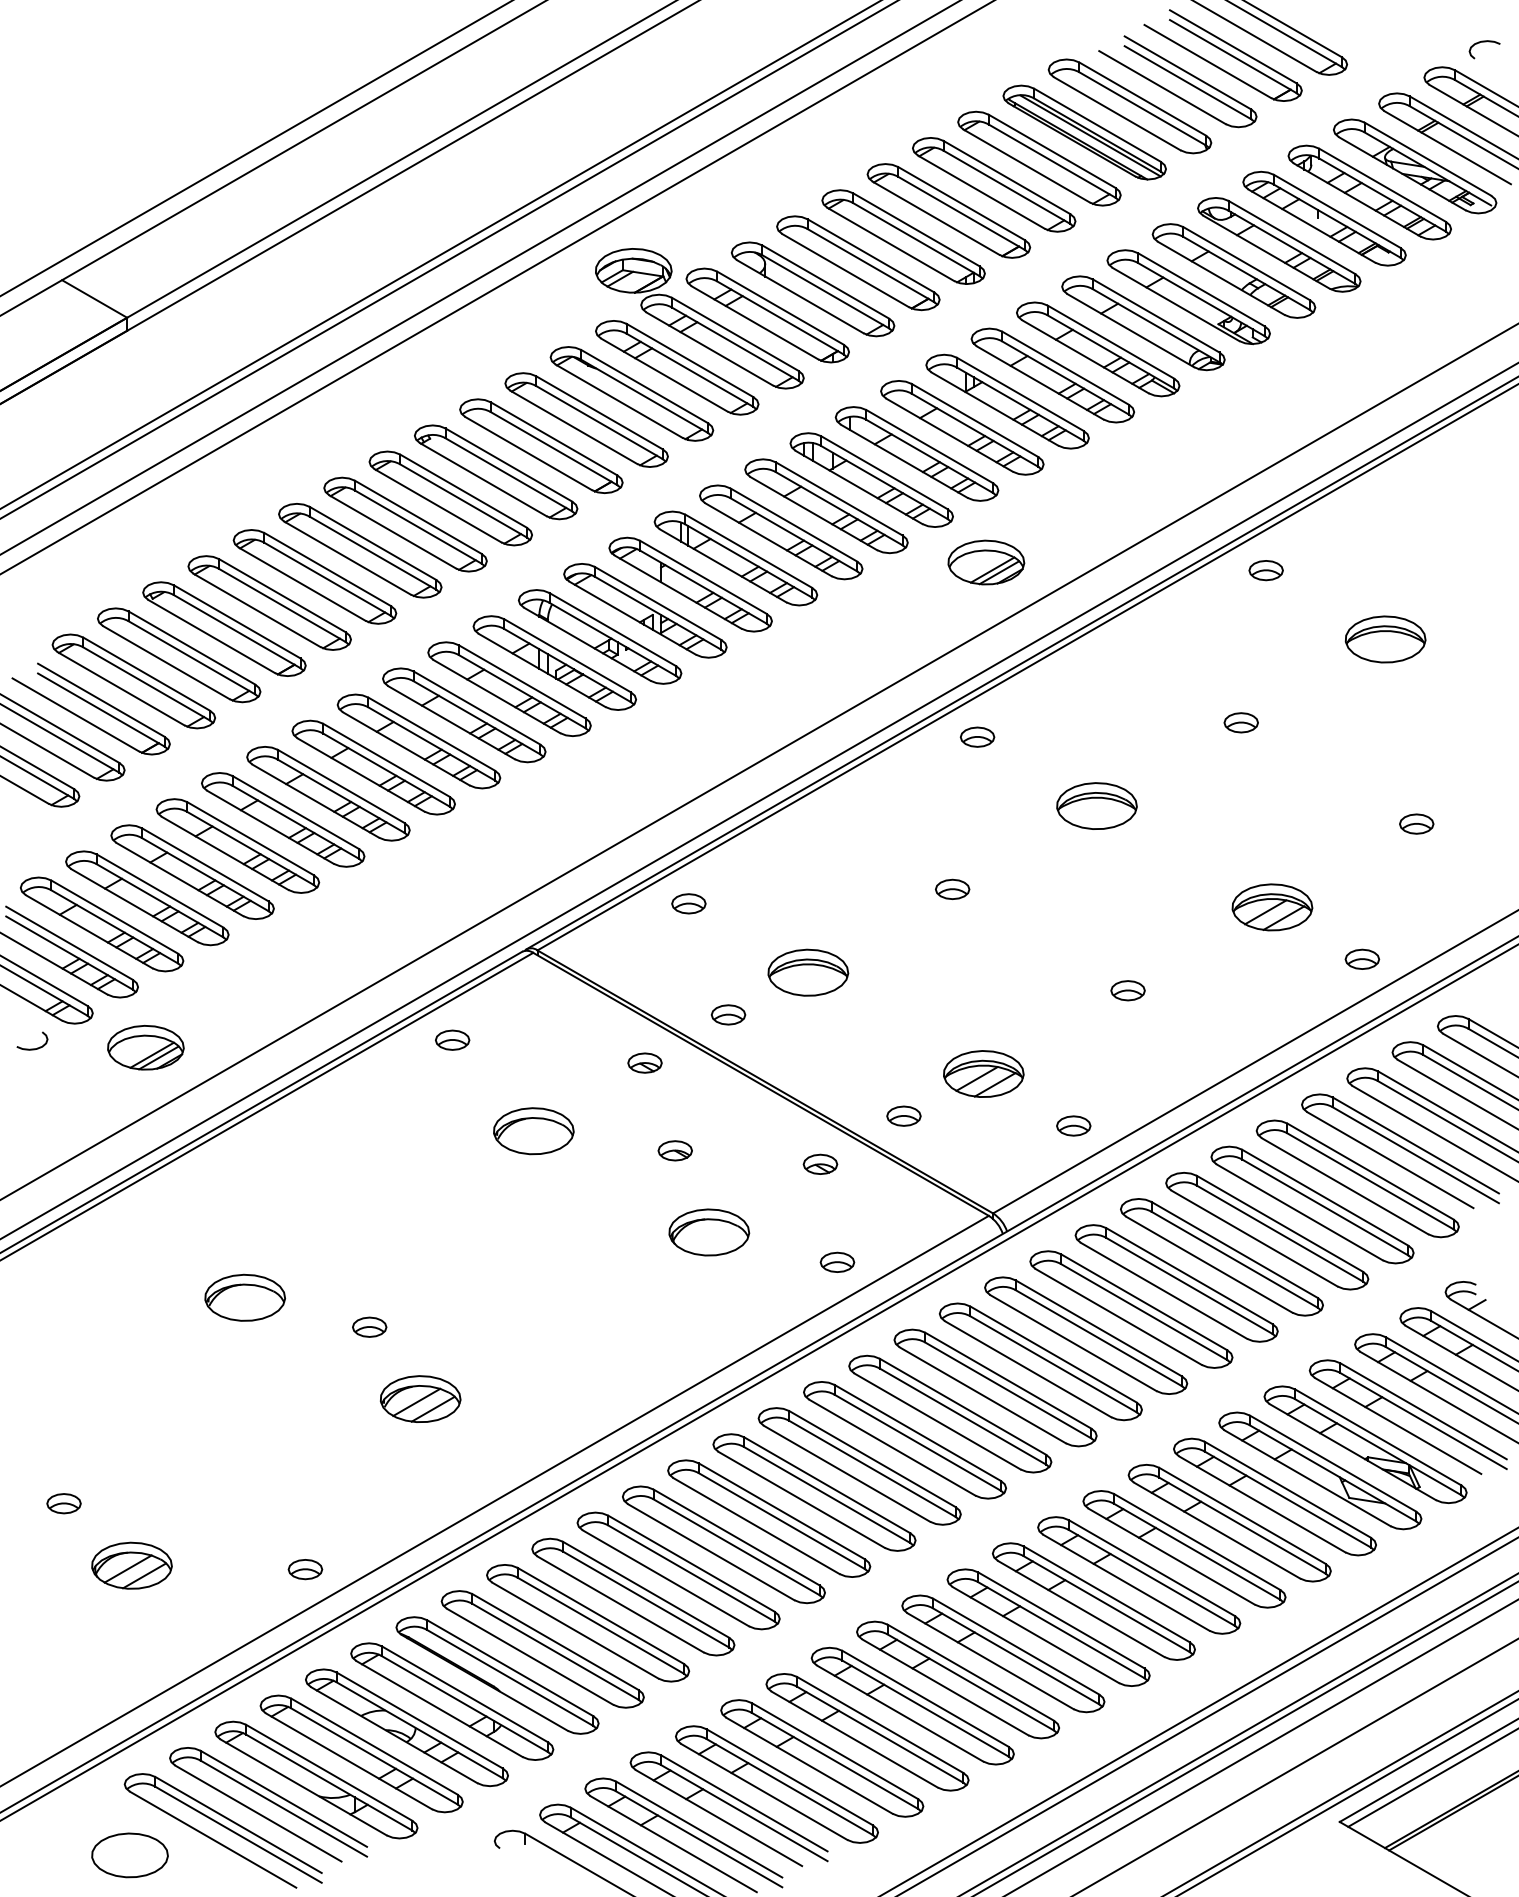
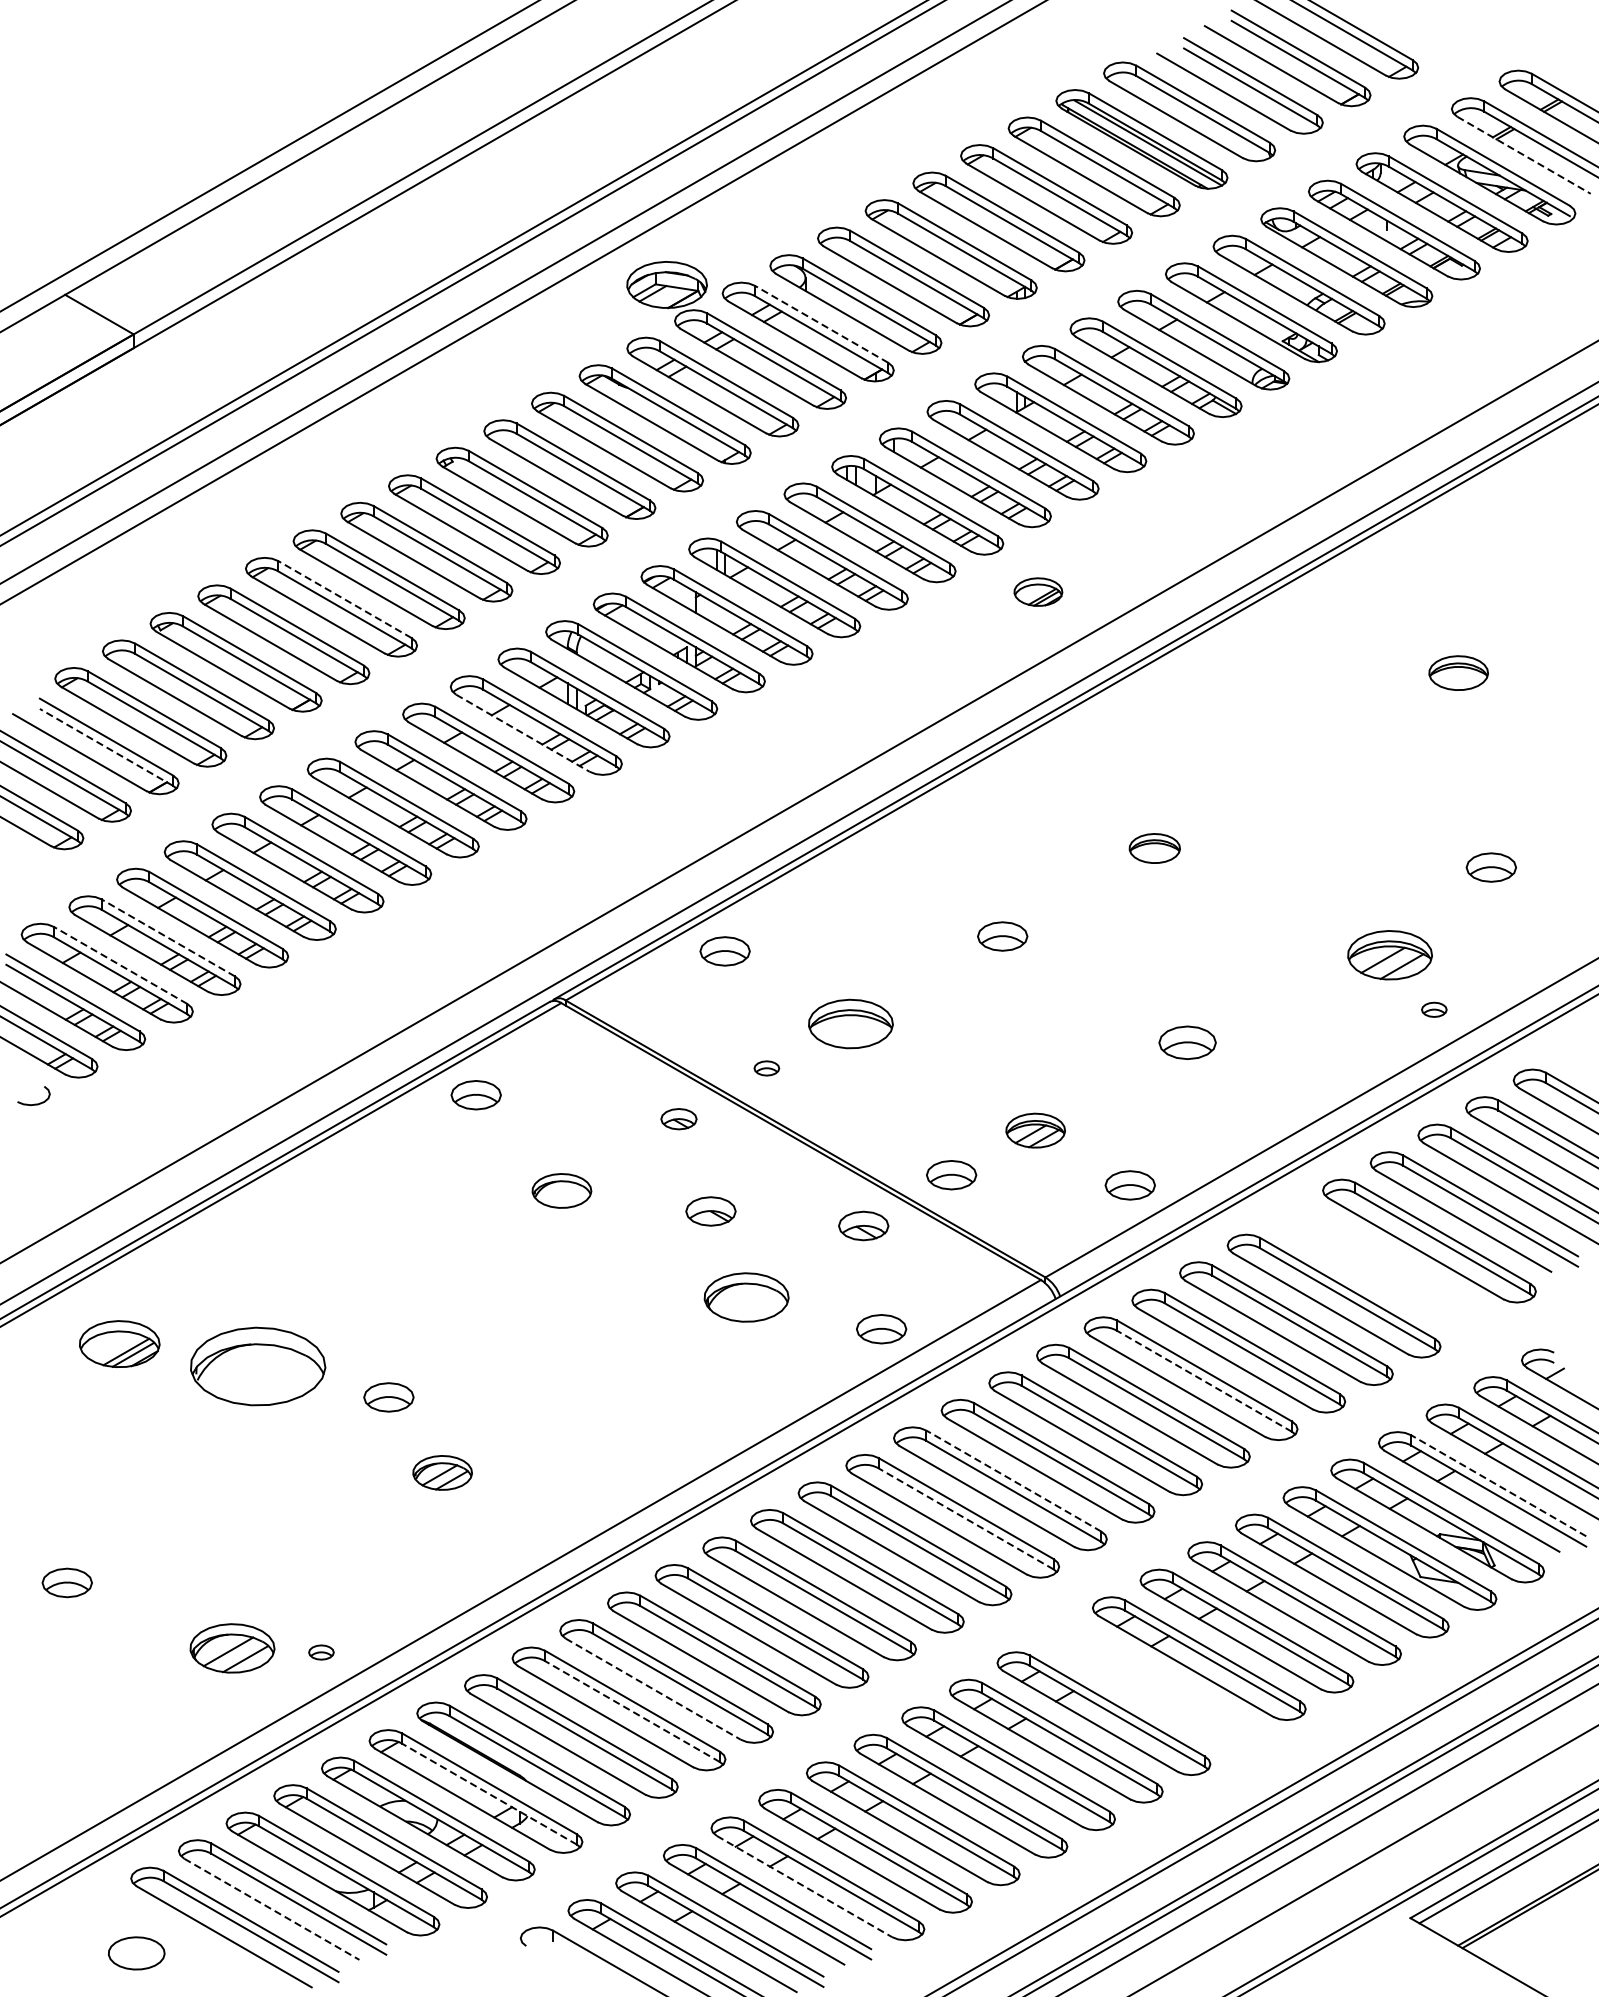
curve: (1484, 42) -> (1562, 44), removed
line: (1448, 147) -> (1524, 155), solid -> dashed
line: (780, 307) -> (821, 323), solid -> dashed
part: (986, 562) -> (1038, 592), size x0.6
line: (327, 569) -> (344, 599), solid -> dashed
part: (1265, 570) -> (1332, 600), removed
part: (1385, 639) -> (1458, 673), size x0.7
line: (497, 696) -> (523, 733), solid -> dashed
line: (100, 709) -> (105, 746), solid -> dashed
part: (1240, 722) -> (1305, 760), removed
part: (977, 736) -> (1029, 775), removed
part: (1096, 805) -> (1154, 847), size x0.6
part: (1416, 823) -> (1491, 866), size x1.4
part: (952, 888) -> (1002, 935), size x1.4
line: (159, 890) -> (167, 937), solid -> dashed
part: (688, 903) -> (724, 951), size x1.4
part: (1272, 907) -> (1390, 955), moved
line: (114, 916) -> (120, 964), solid -> dashed
part: (1362, 958) -> (1434, 1009), size x0.7
part: (1127, 990) -> (1186, 1042), size x1.6
part: (728, 1014) -> (766, 1067), size x0.7
part: (452, 1039) -> (476, 1094), size x1.4
part: (145, 1047) -> (119, 1343), moved
part: (983, 1073) -> (1035, 1130), size x0.7
part: (903, 1115) -> (951, 1174), size x1.4
part: (1073, 1125) -> (1130, 1184), size x1.4
part: (533, 1131) -> (561, 1191), size x0.7
part: (674, 1150) -> (710, 1211), size x1.4
part: (820, 1163) -> (863, 1224), size x1.4
part: (1312, 1204) -> (1381, 1268), removed
part: (837, 1261) -> (881, 1328), size x1.4
part: (244, 1297) -> (257, 1365), size x1.6
line: (1144, 1312) -> (1204, 1381), solid -> dashed
part: (369, 1326) -> (388, 1396), size x1.4
part: (420, 1398) -> (442, 1472), size x0.7
line: (963, 1406) -> (1014, 1480), solid -> dashed
line: (1423, 1411) -> (1498, 1485), solid -> dashed
line: (917, 1442) -> (965, 1518), solid -> dashed
part: (63, 1503) -> (66, 1582), size x1.4
part: (131, 1565) -> (231, 1648), moved
part: (305, 1569) -> (321, 1652), size x0.7
part: (1093, 1601) -> (1151, 1686), removed
line: (620, 1604) -> (653, 1689), solid -> dashed
line: (600, 1625) -> (632, 1711), solid -> dashed
line: (465, 1704) -> (489, 1794), solid -> dashed
line: (764, 1791) -> (804, 1886), solid -> dashed
line: (258, 1813) -> (271, 1909), solid -> dashed
part: (129, 1855) -> (136, 1953), size x0.7

